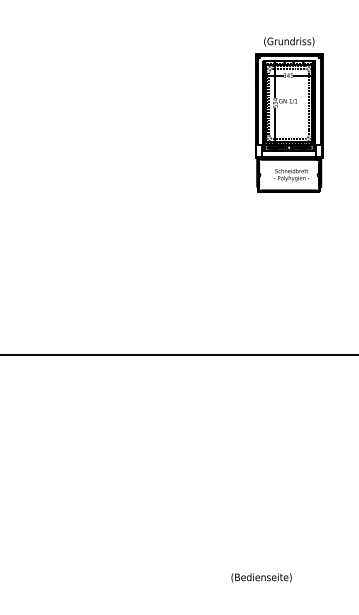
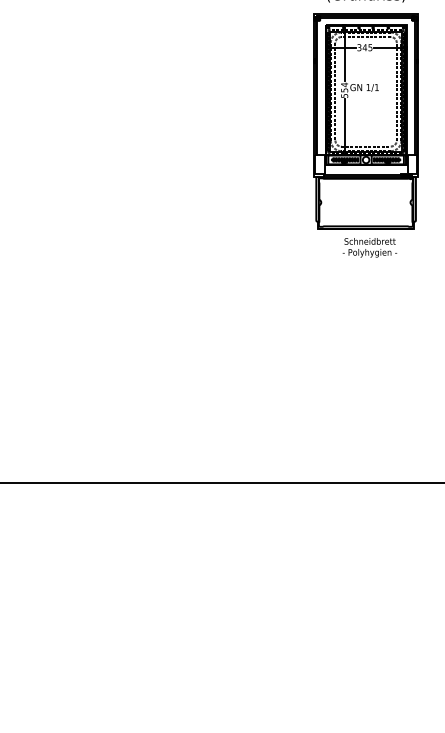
text: (291, 175) -> (369, 248), moved

